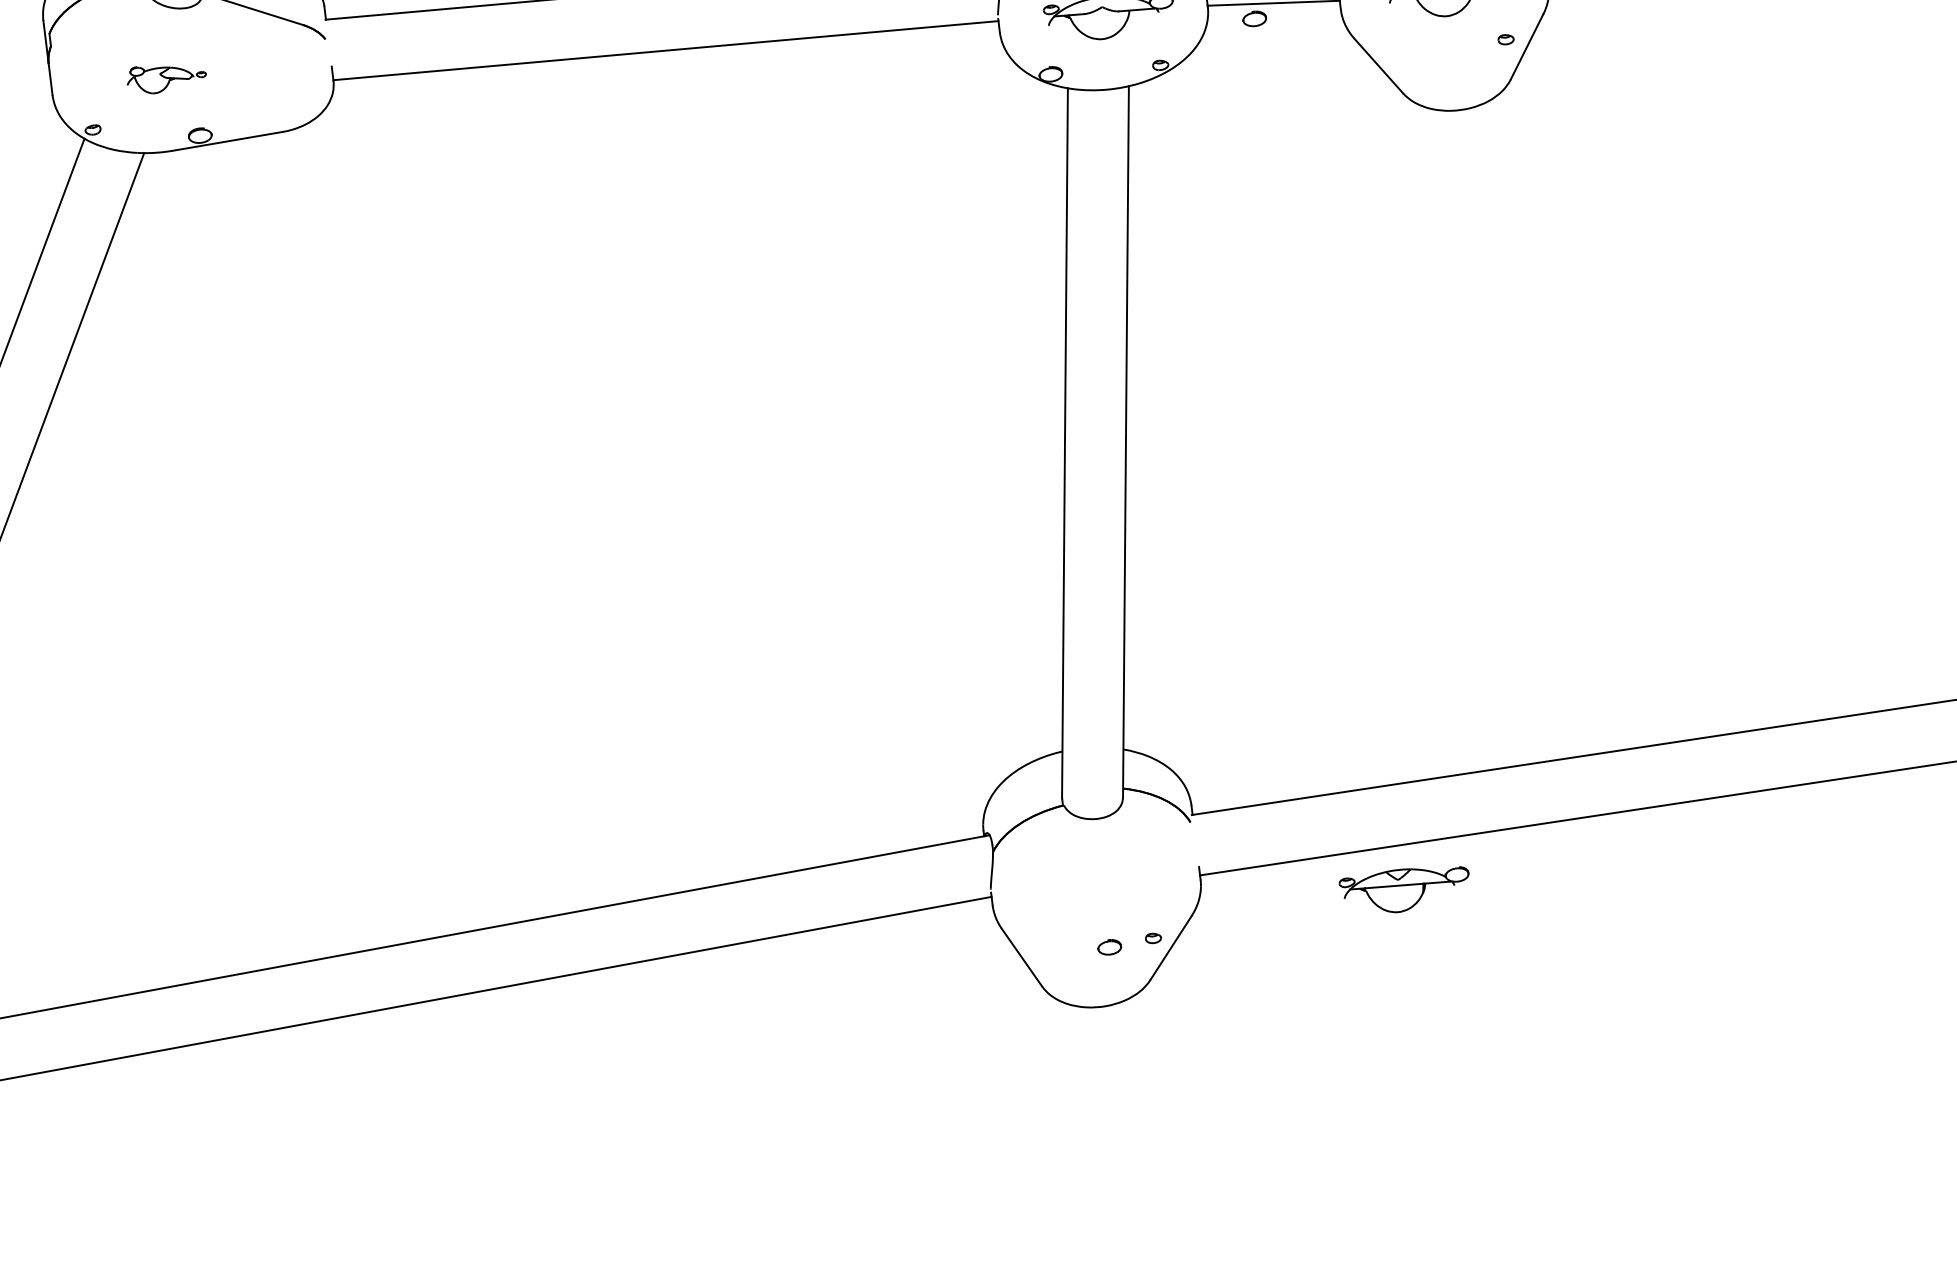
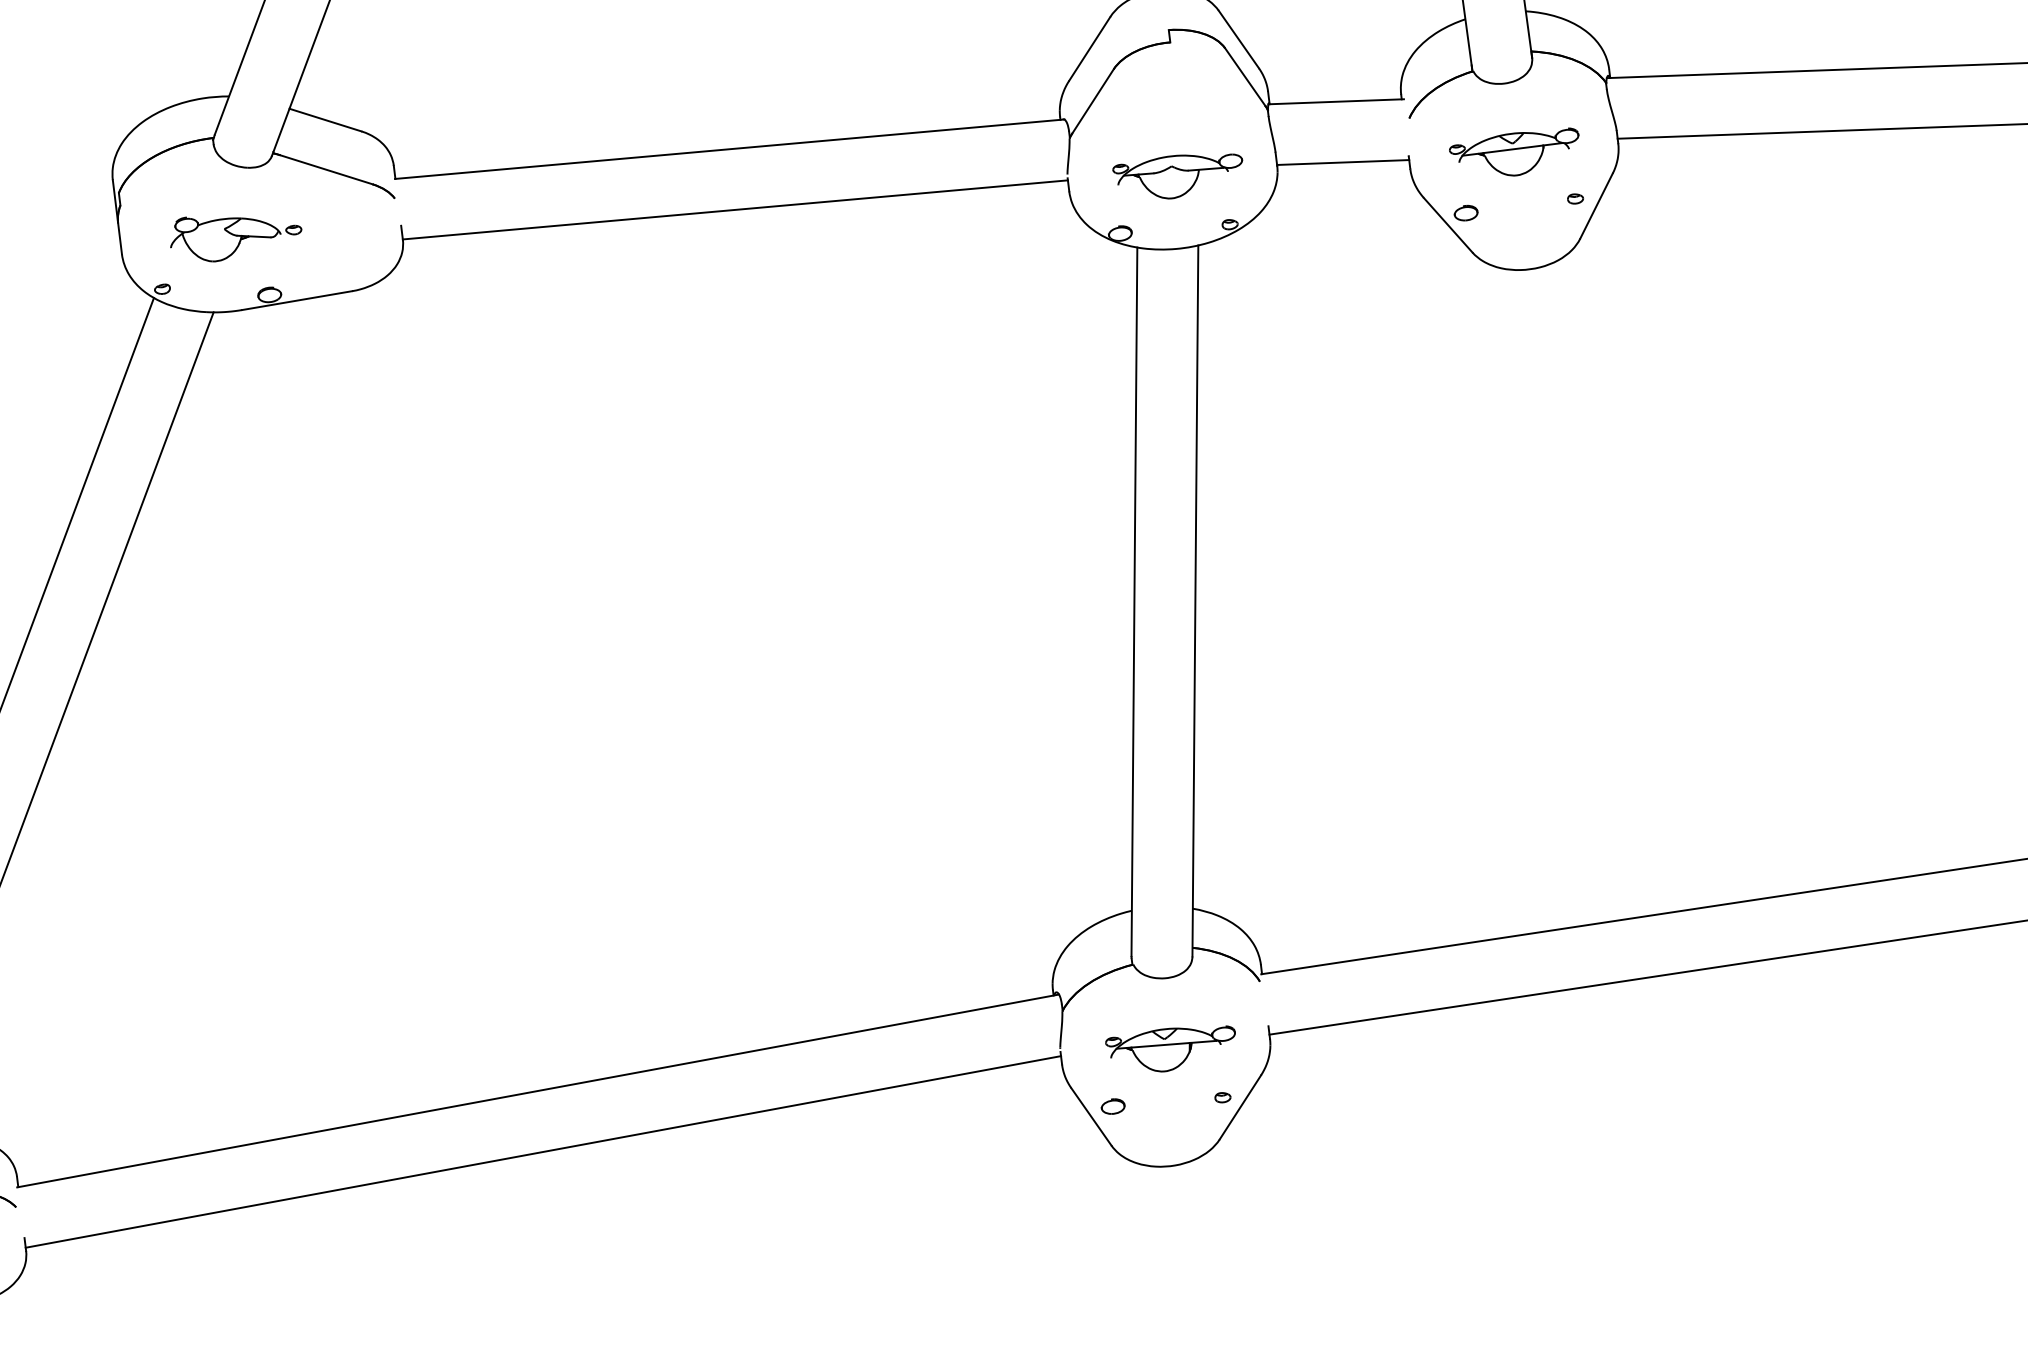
part: (1254, 19) -> (1465, 213), moved
part: (167, 80) -> (236, 239), size x1.67
part: (1404, 889) -> (1170, 1048), moved
part: (1109, 947) -> (1112, 1106), moved

